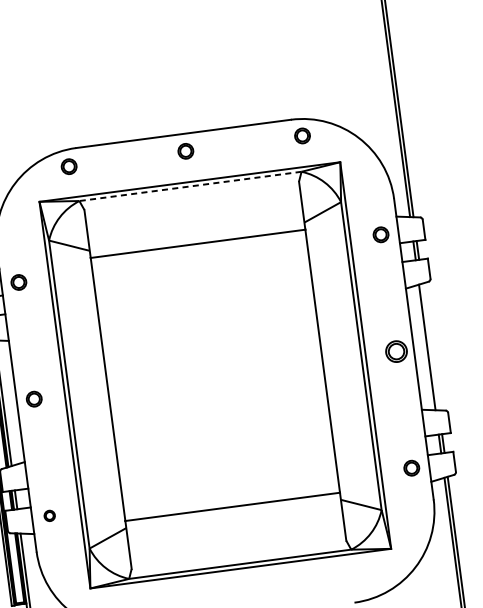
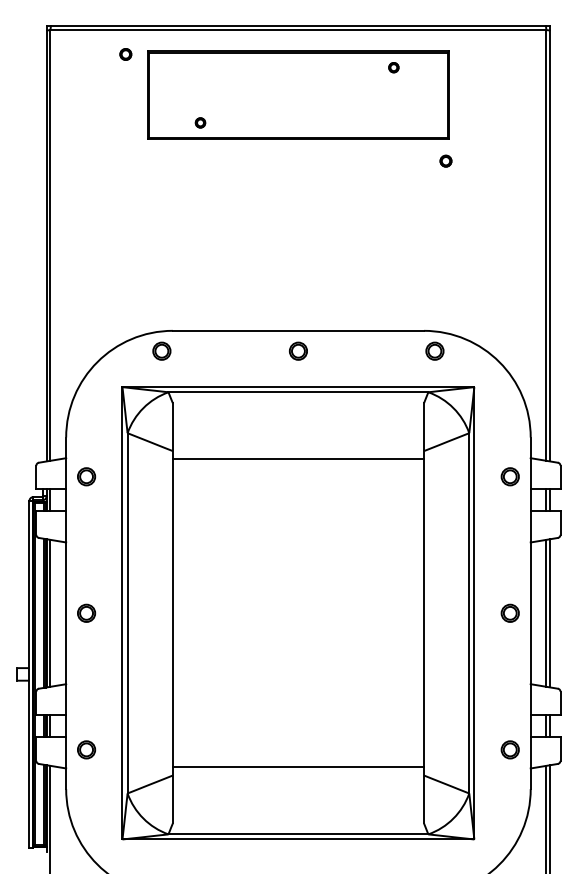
line: (190, 186) -> (298, 392), dashed -> solid
line: (430, 347) -> (550, 613), added
part: (395, 350) -> (509, 612), size x0.71
part: (49, 515) -> (86, 749), size x1.43

